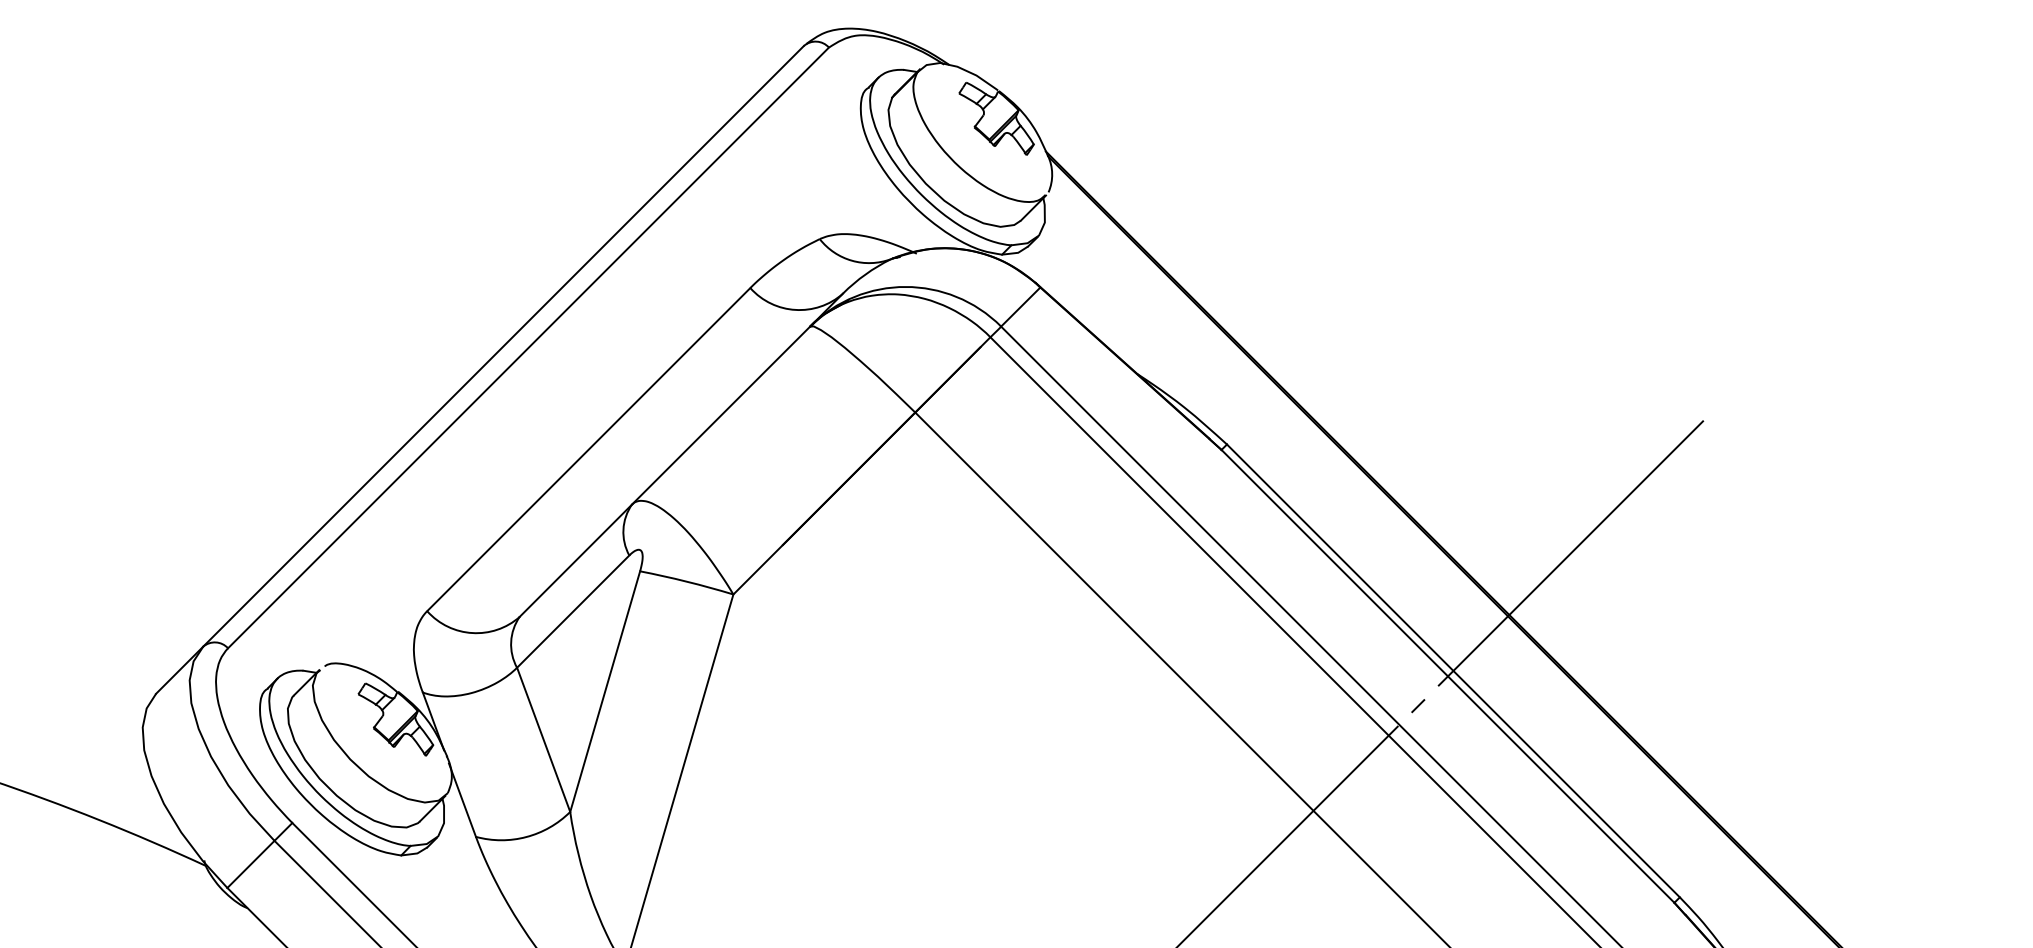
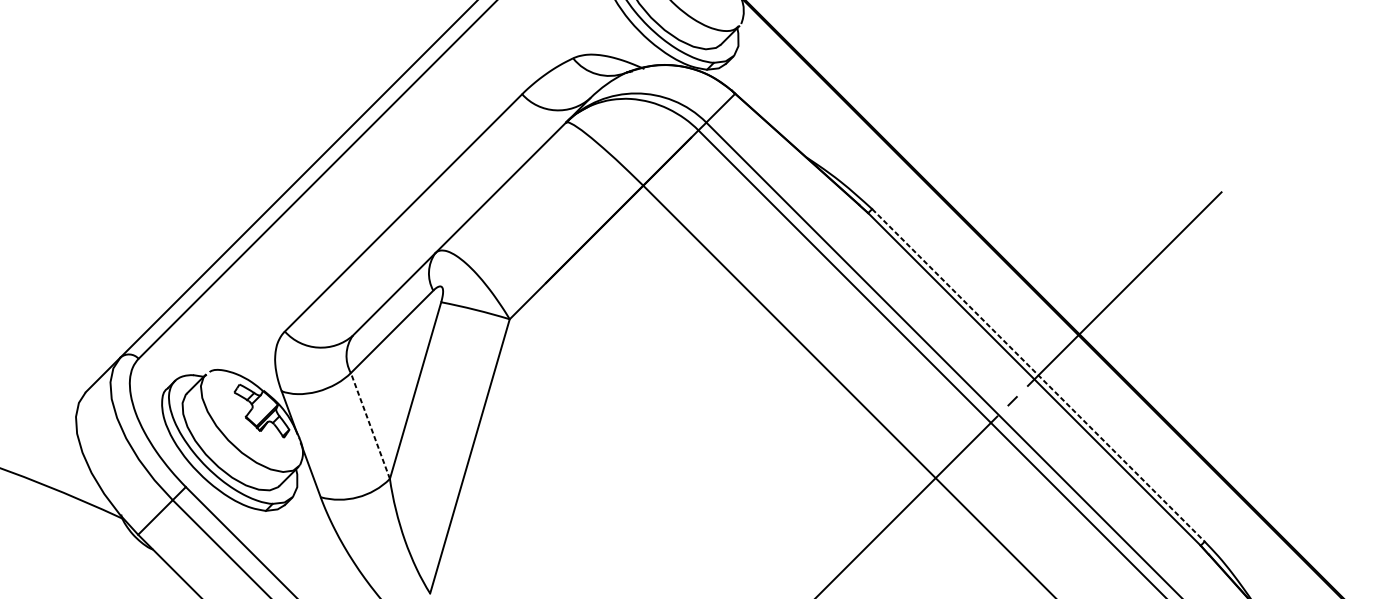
line: (1453, 671) -> (1038, 375), solid -> dashed
line: (543, 739) -> (370, 425), solid -> dashed

